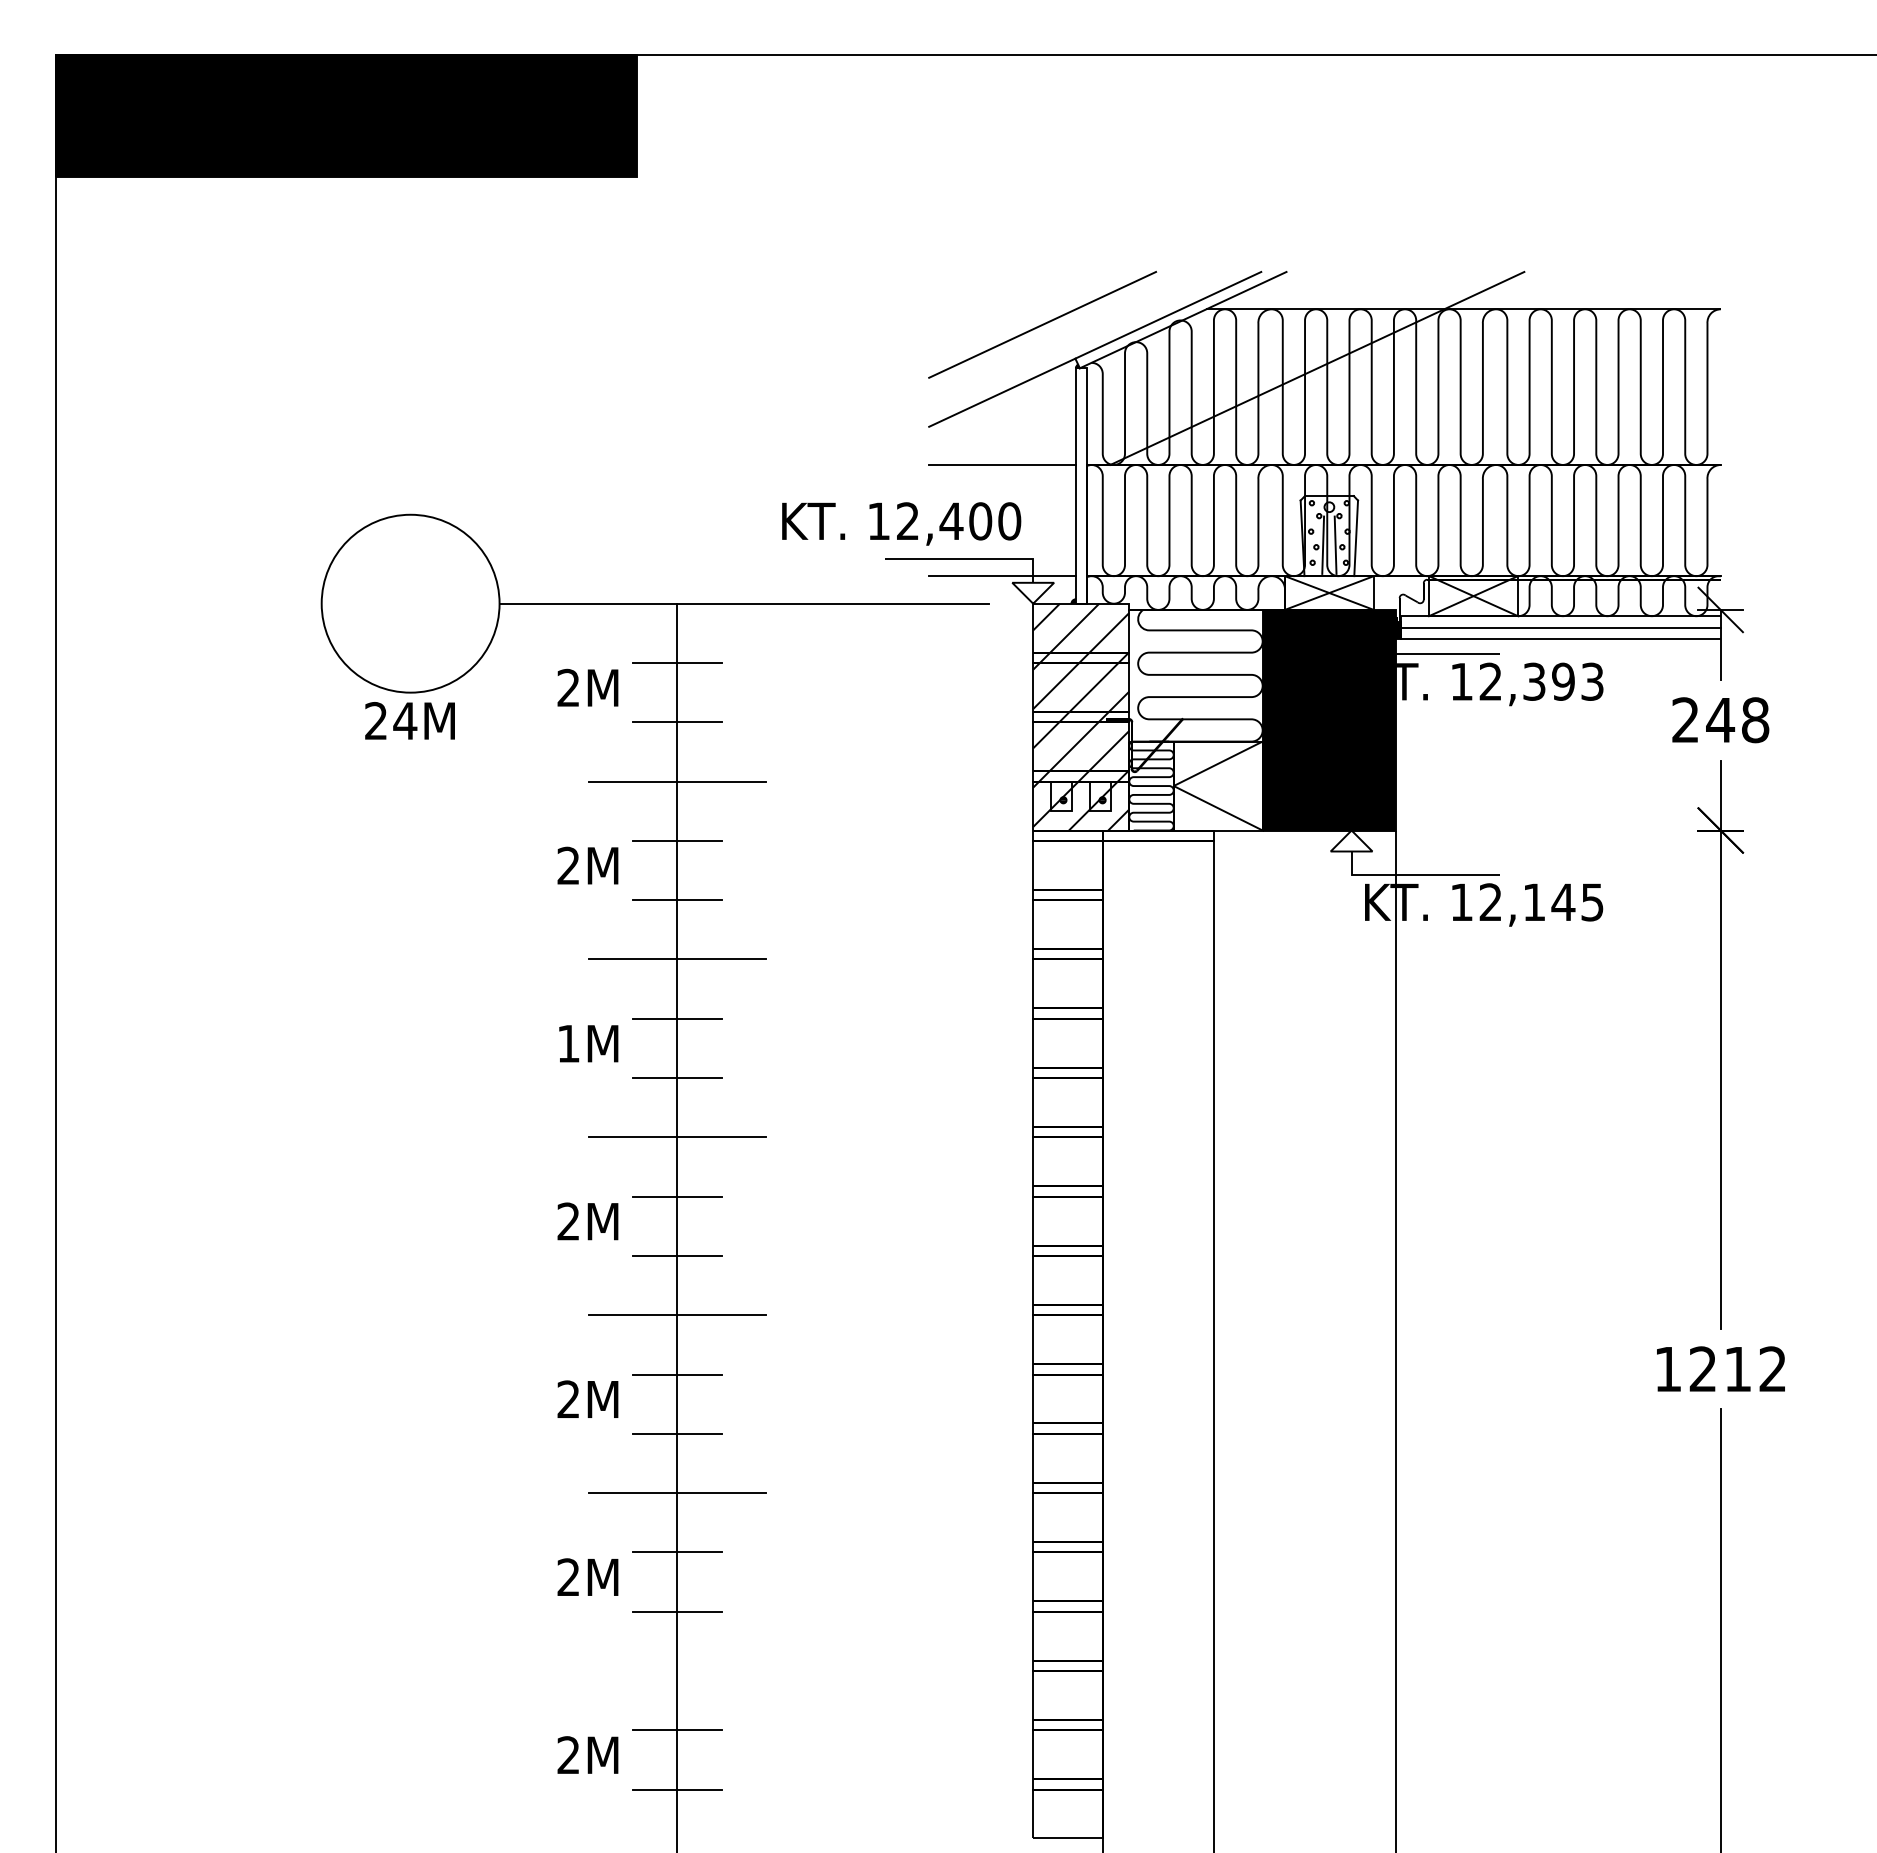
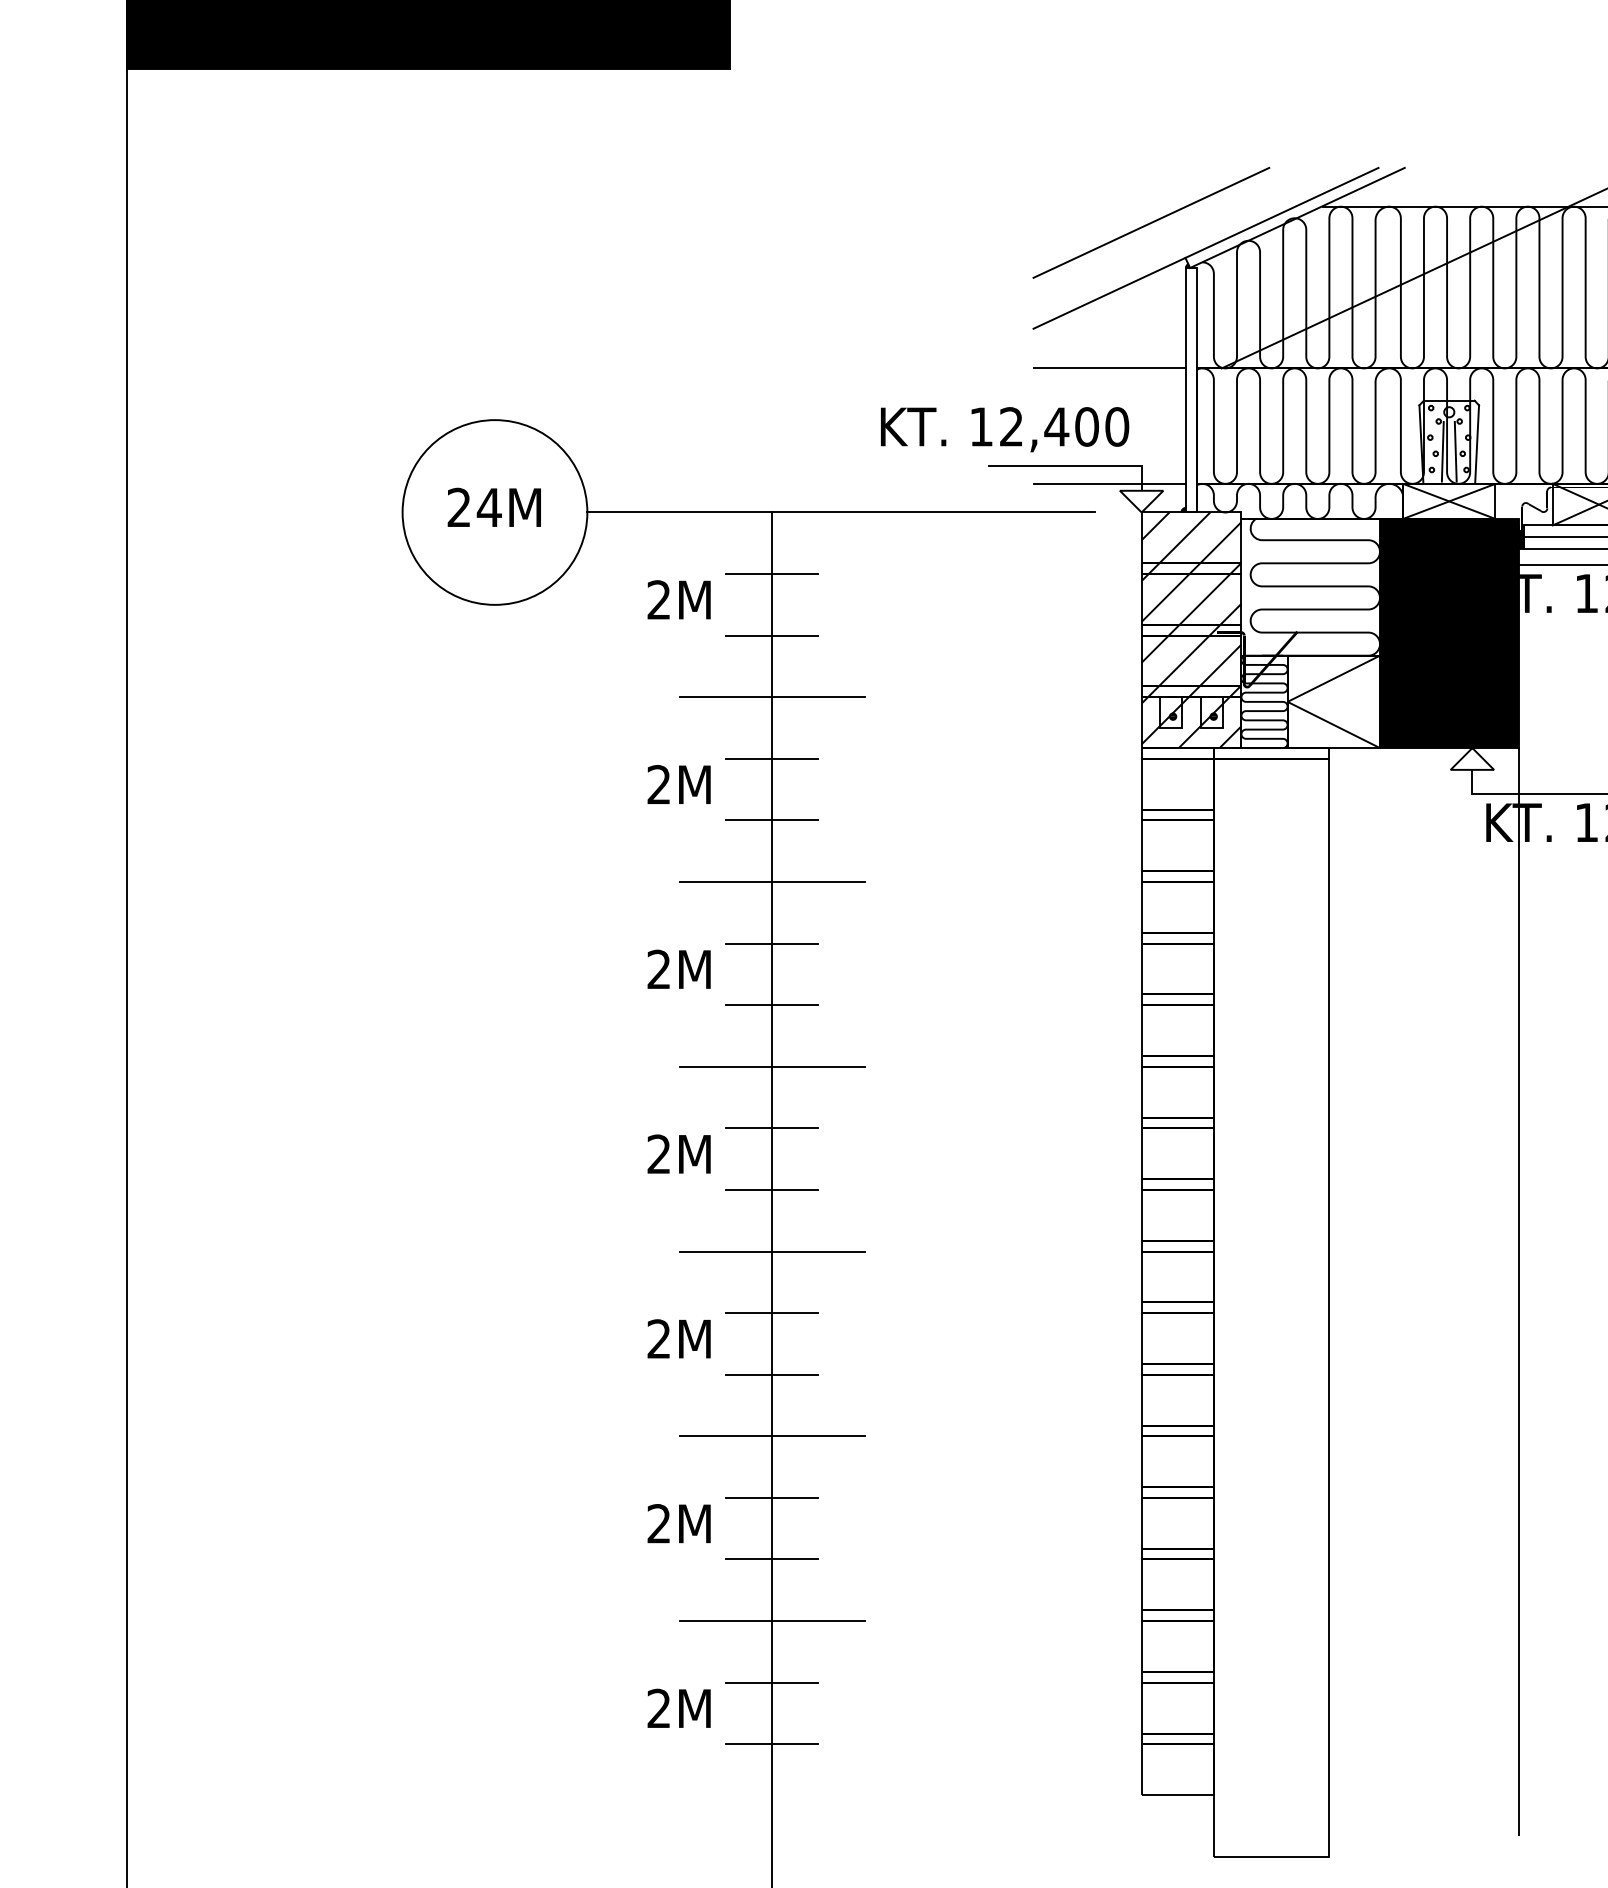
text: (409, 720) -> (493, 507), moved
text: (568, 1043) -> (658, 969), 1M -> 2M
line: (677, 1670) -> (772, 1620), added

